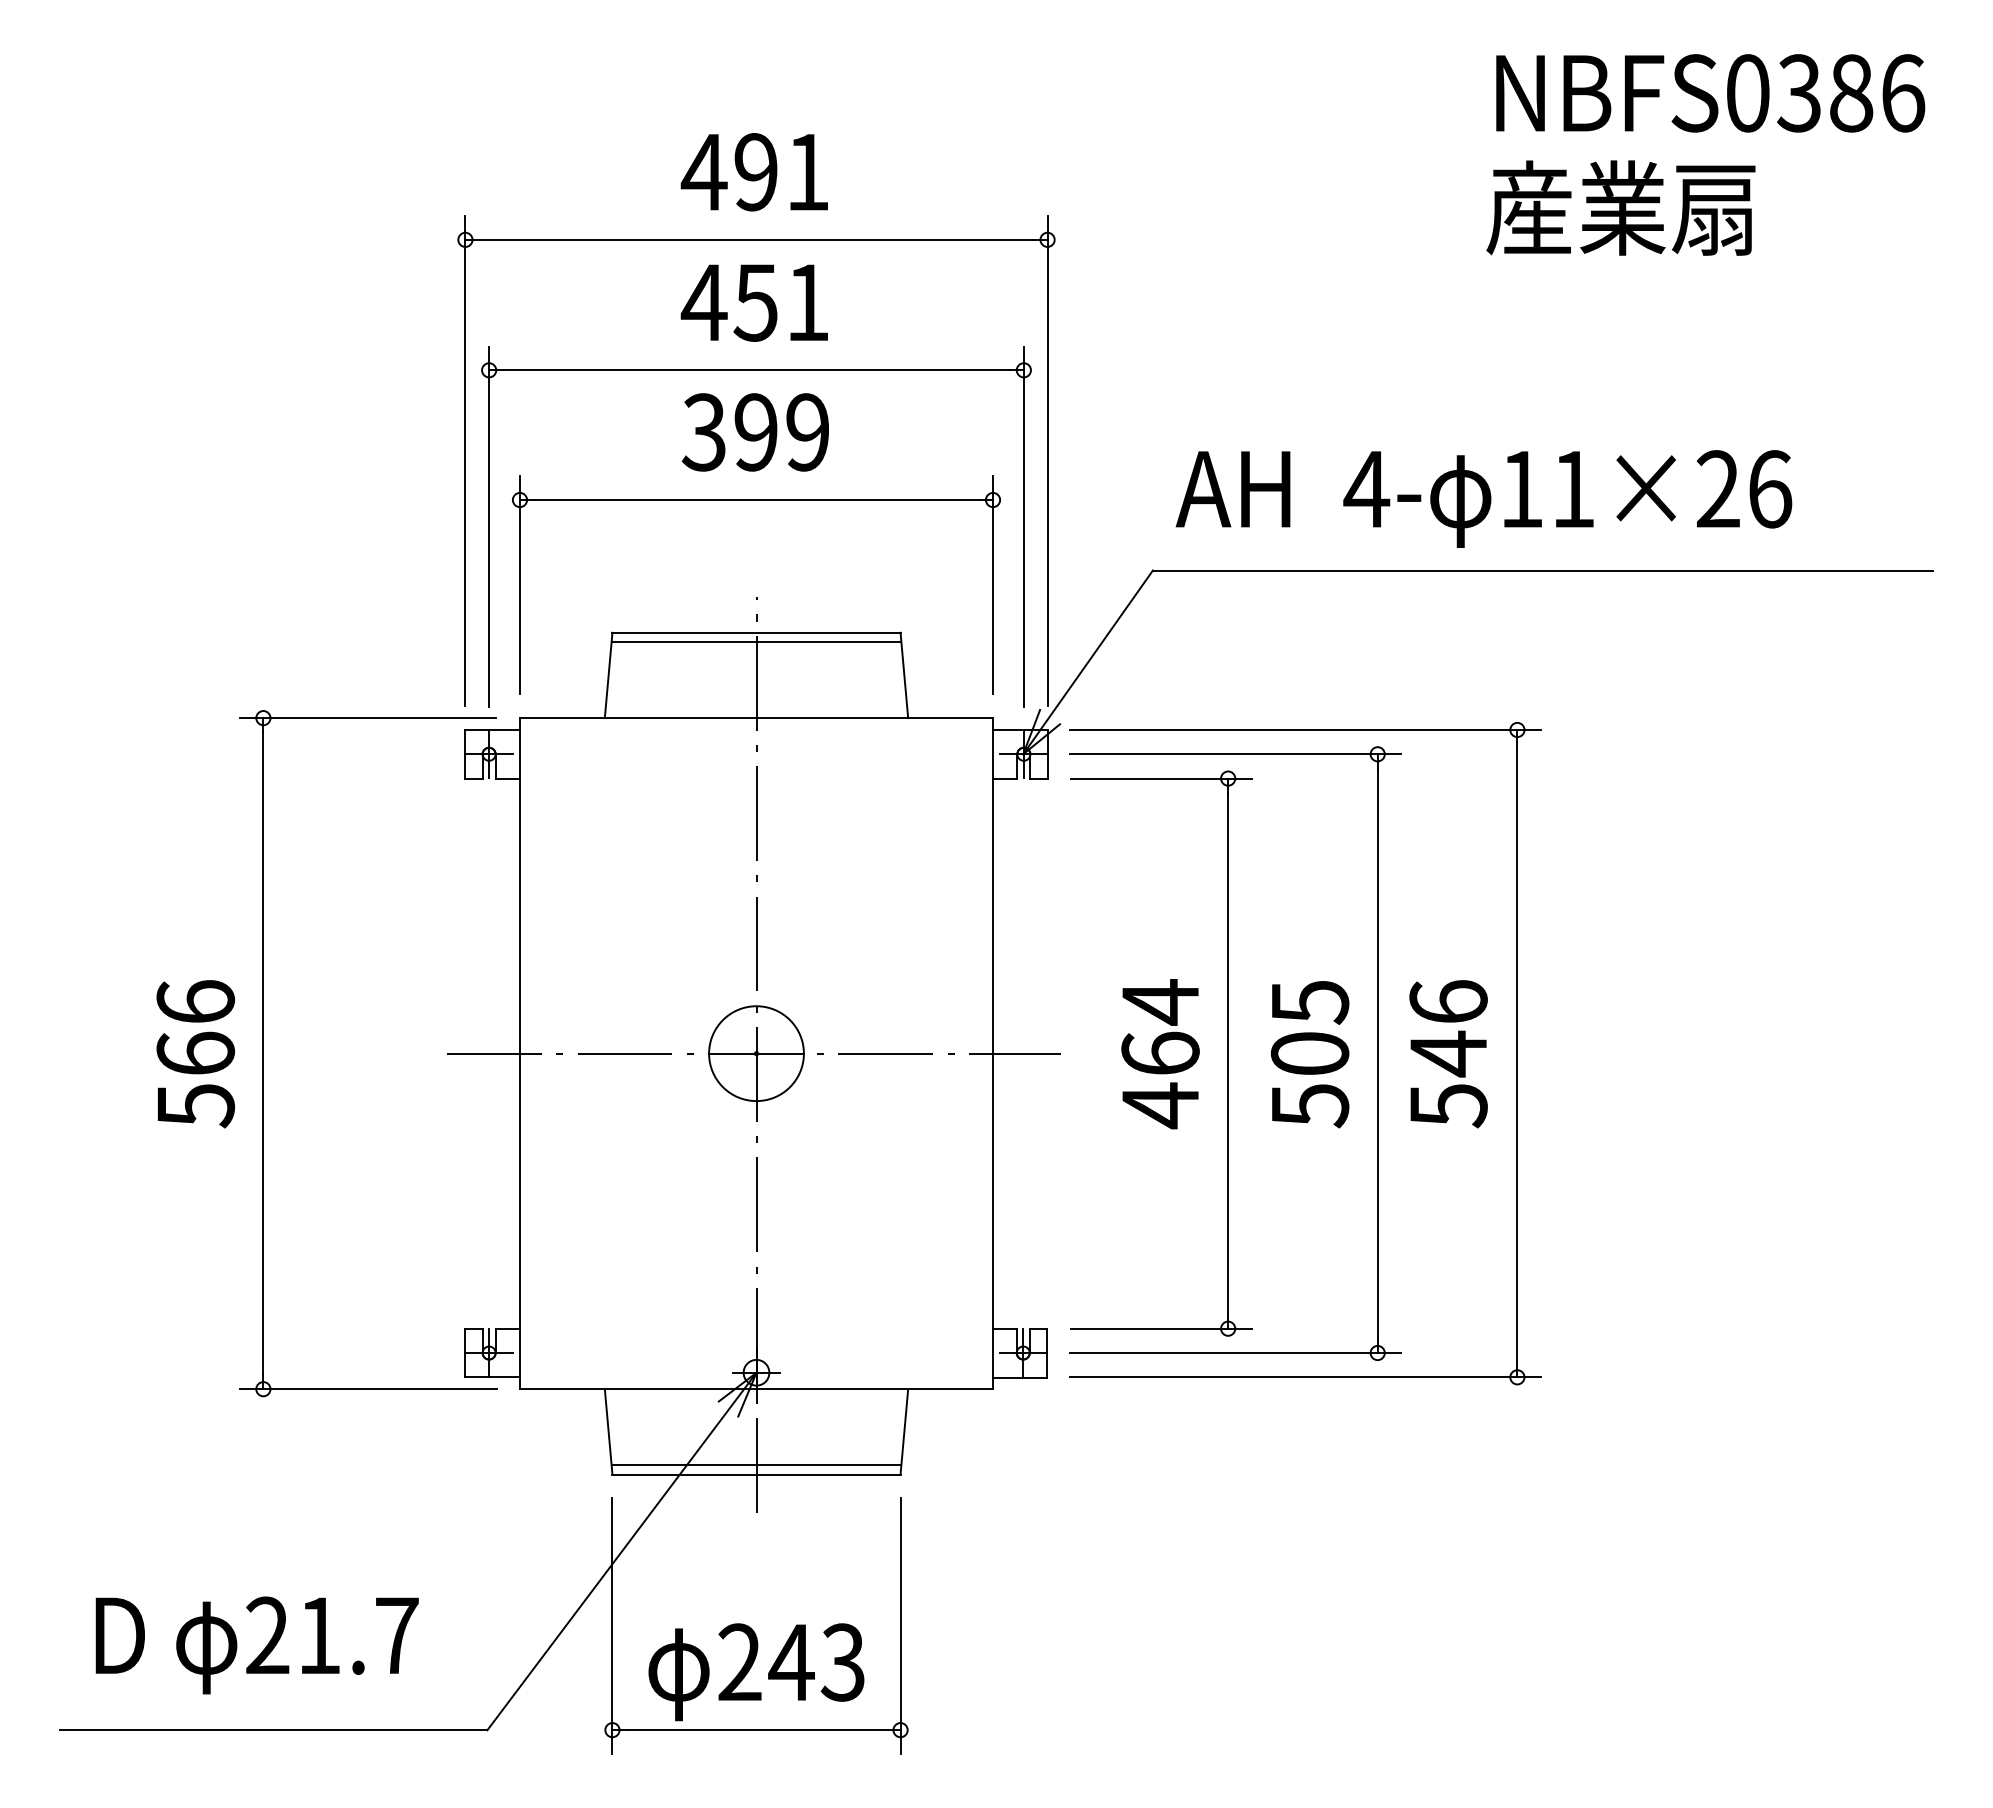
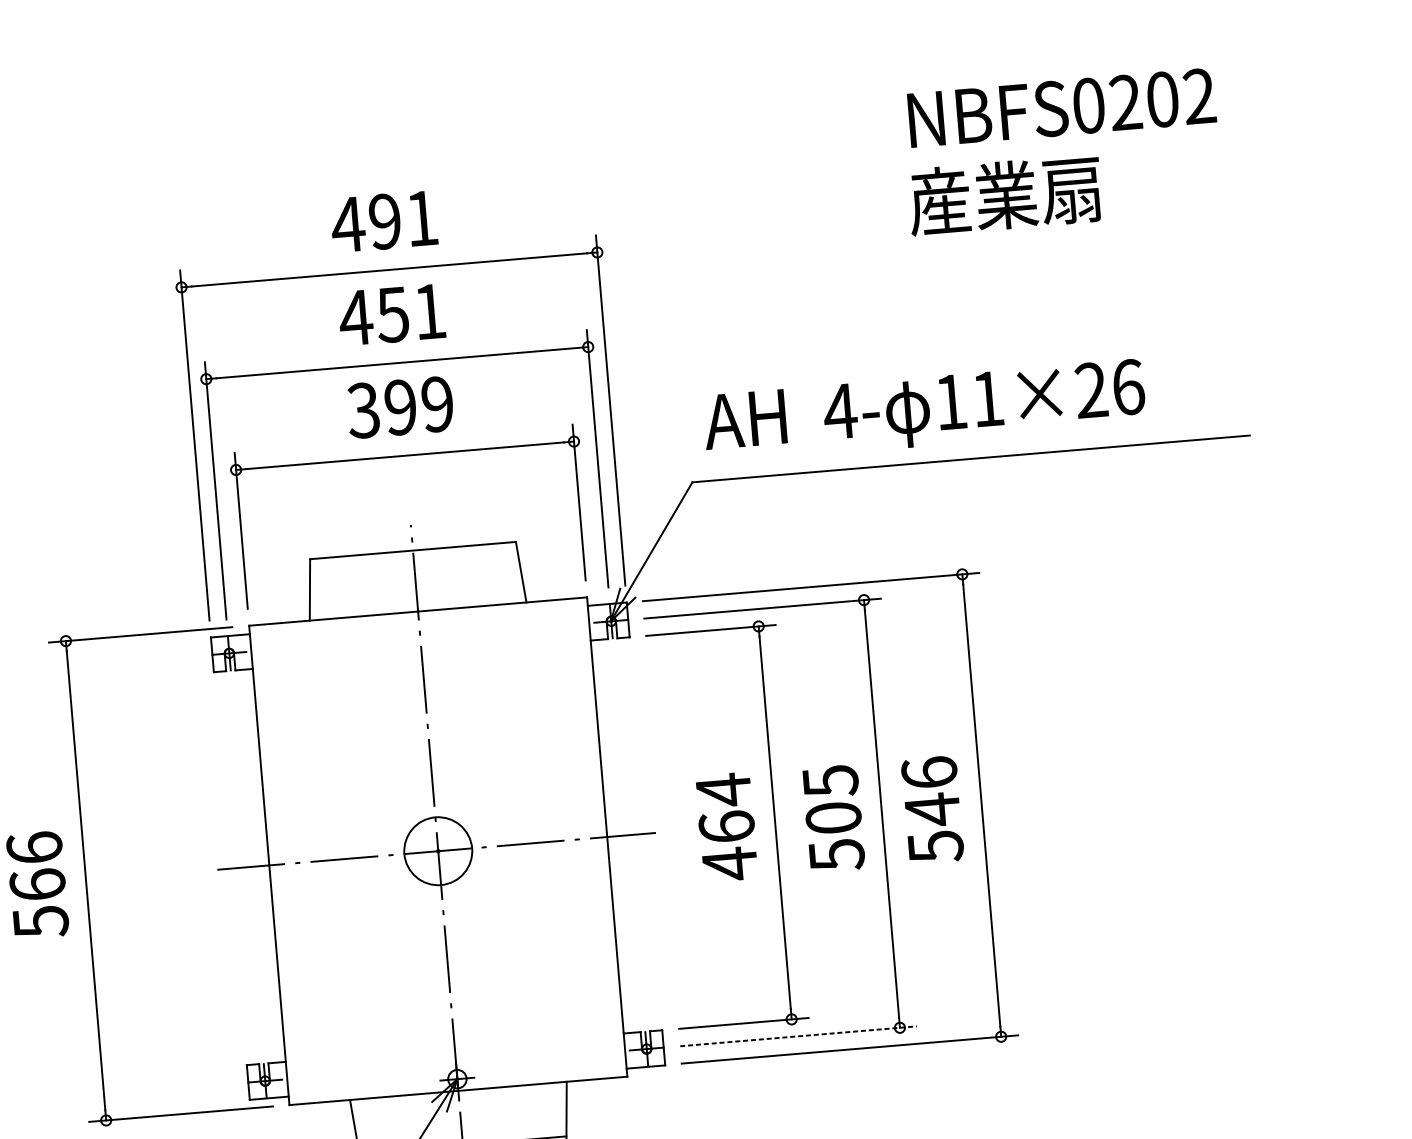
text: (1851, 93) -> (1162, 99), NBFS0386 -> NBFS0202
line: (756, 642) -> (413, 557), removed
line: (1235, 1353) -> (798, 1036), solid -> dashed

